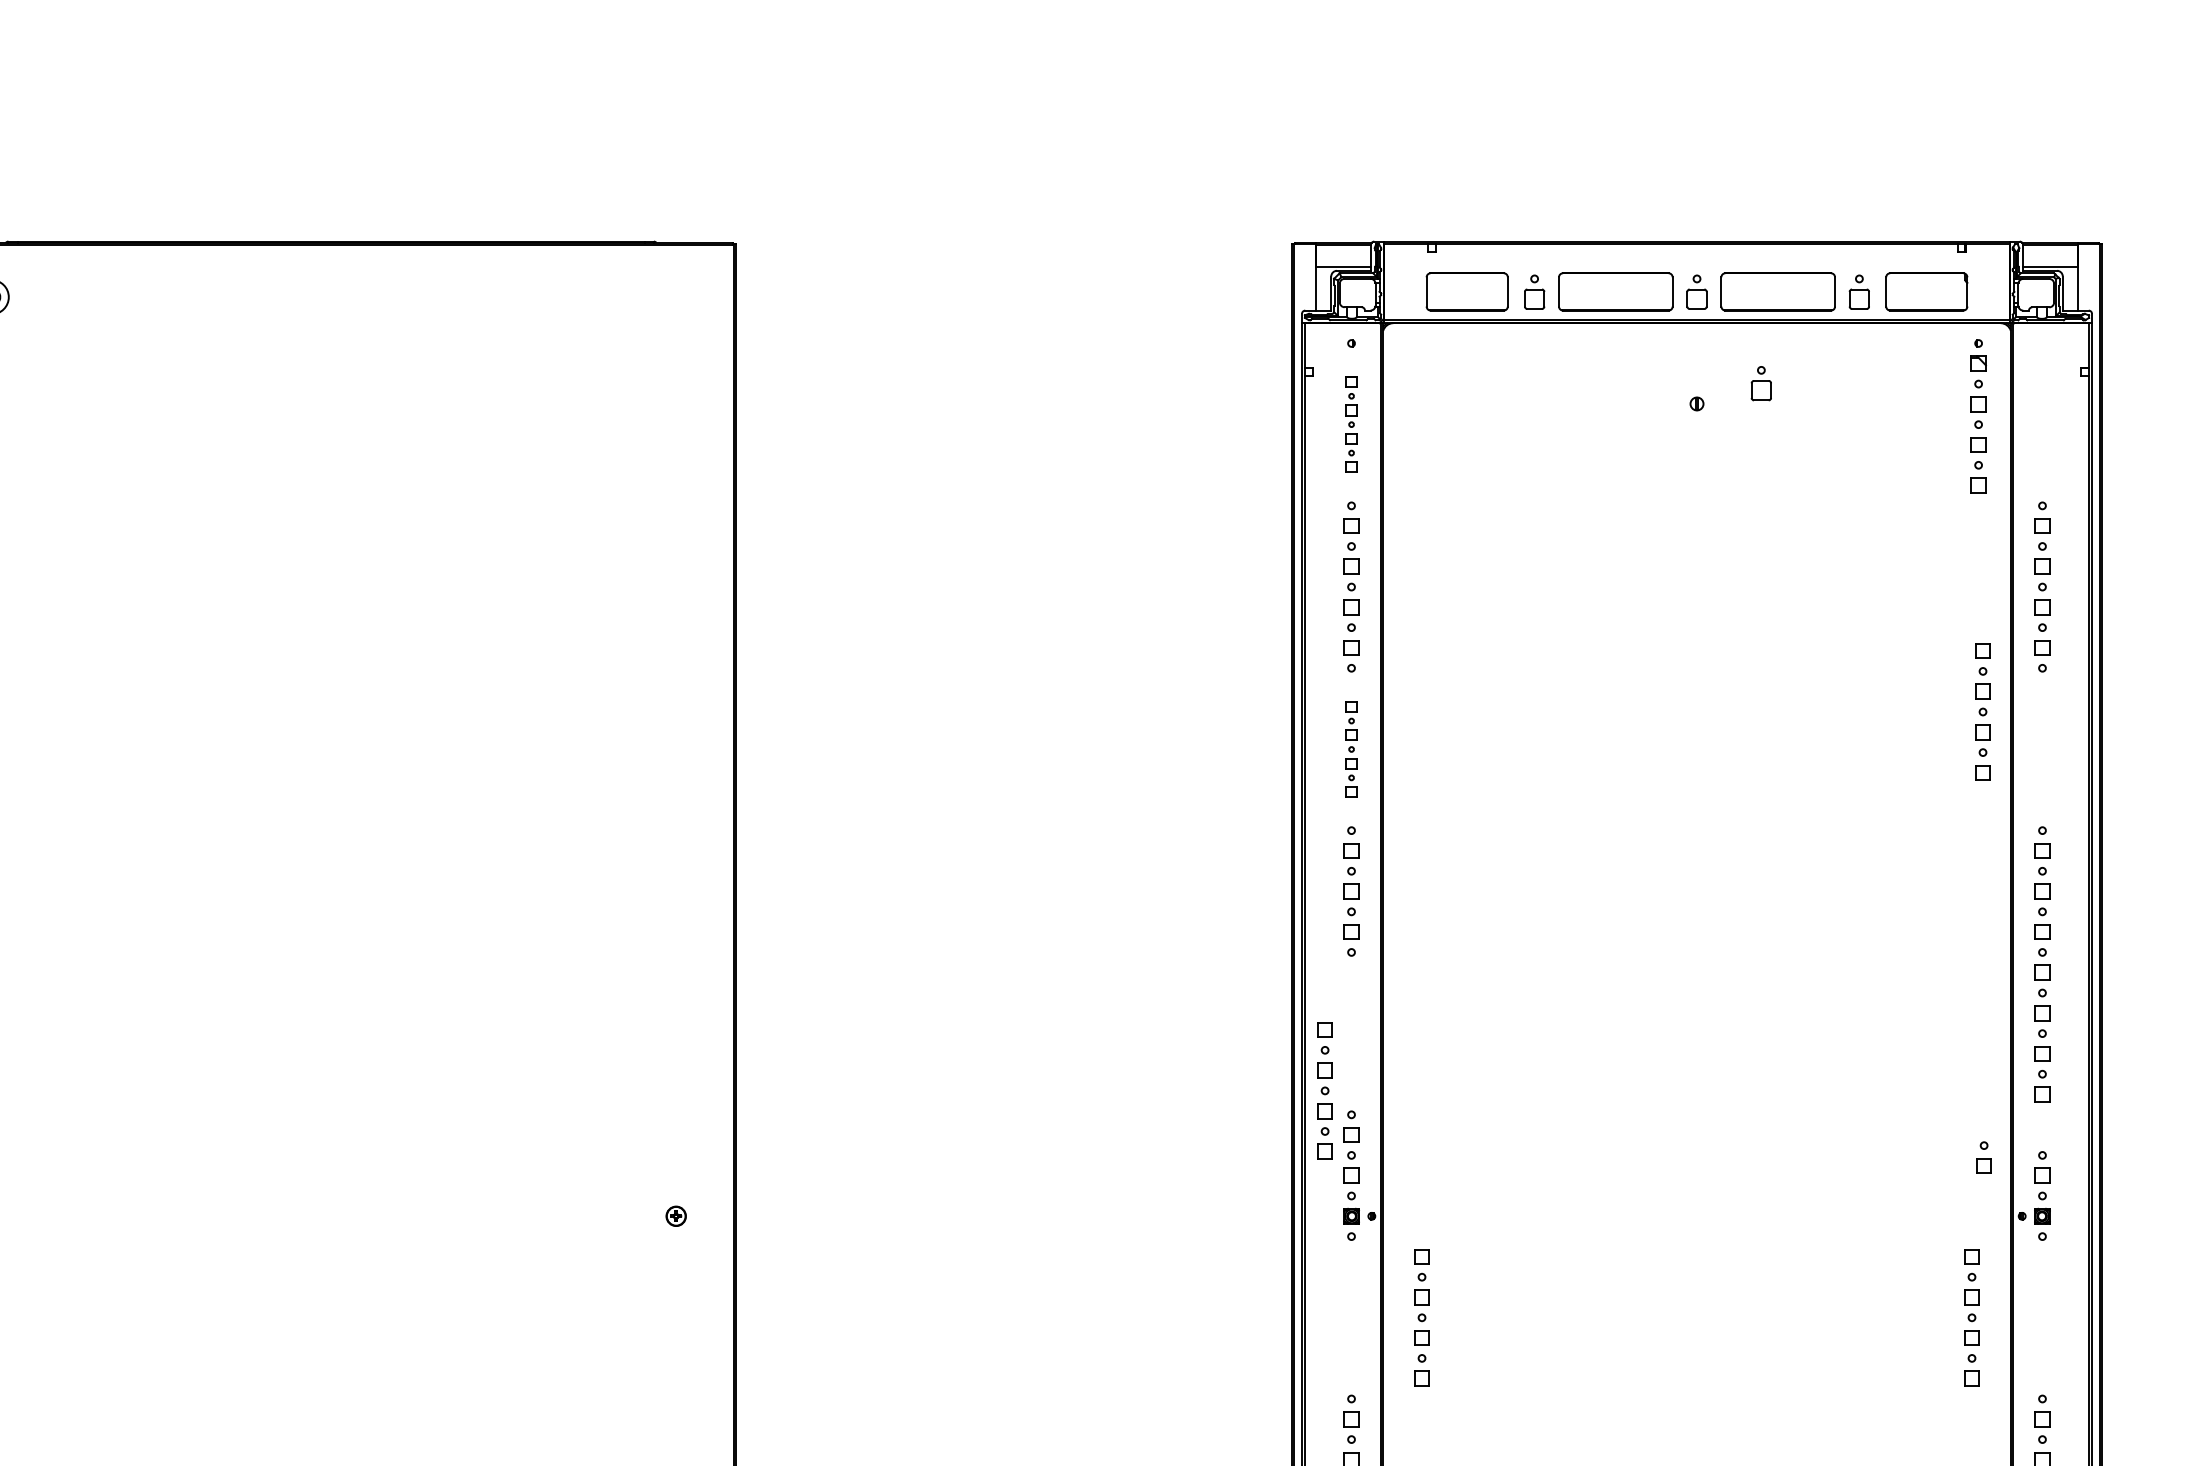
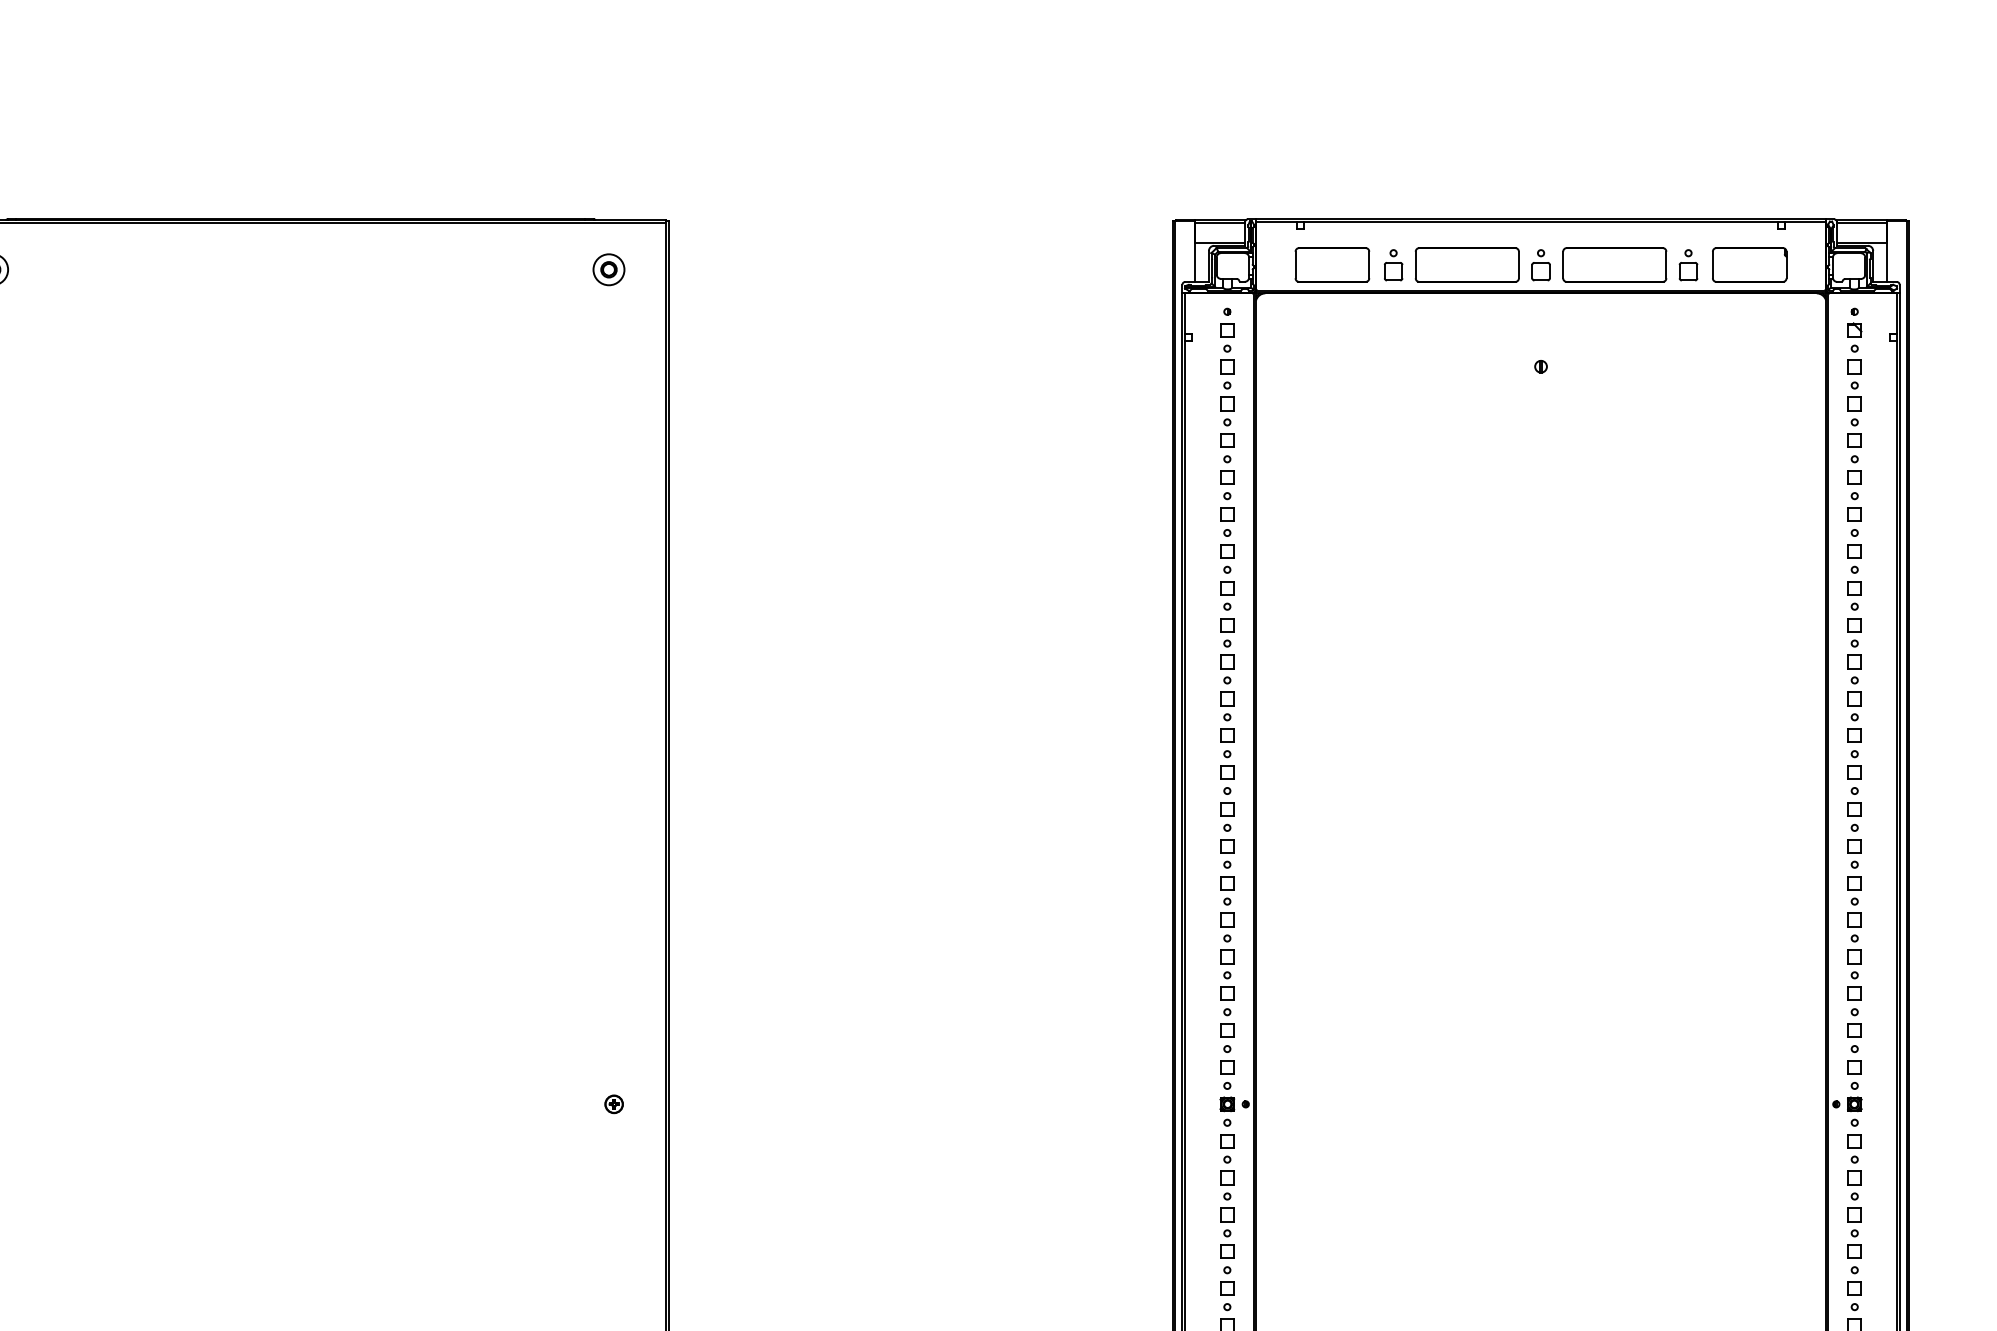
part: (669, 296) -> (608, 269), added
part: (1761, 383) -> (1599, 348), removed
part: (1978, 415) -> (1854, 377), moved
part: (1351, 424) -> (1227, 385), size x1.43
part: (1982, 712) -> (1854, 680), moved
part: (1351, 749) -> (1227, 680), size x1.43
part: (1325, 1090) -> (1227, 938), moved
part: (1983, 1157) -> (1854, 1022), moved
part: (1422, 1317) -> (1227, 1196), moved
part: (1971, 1317) -> (1854, 1196), moved

